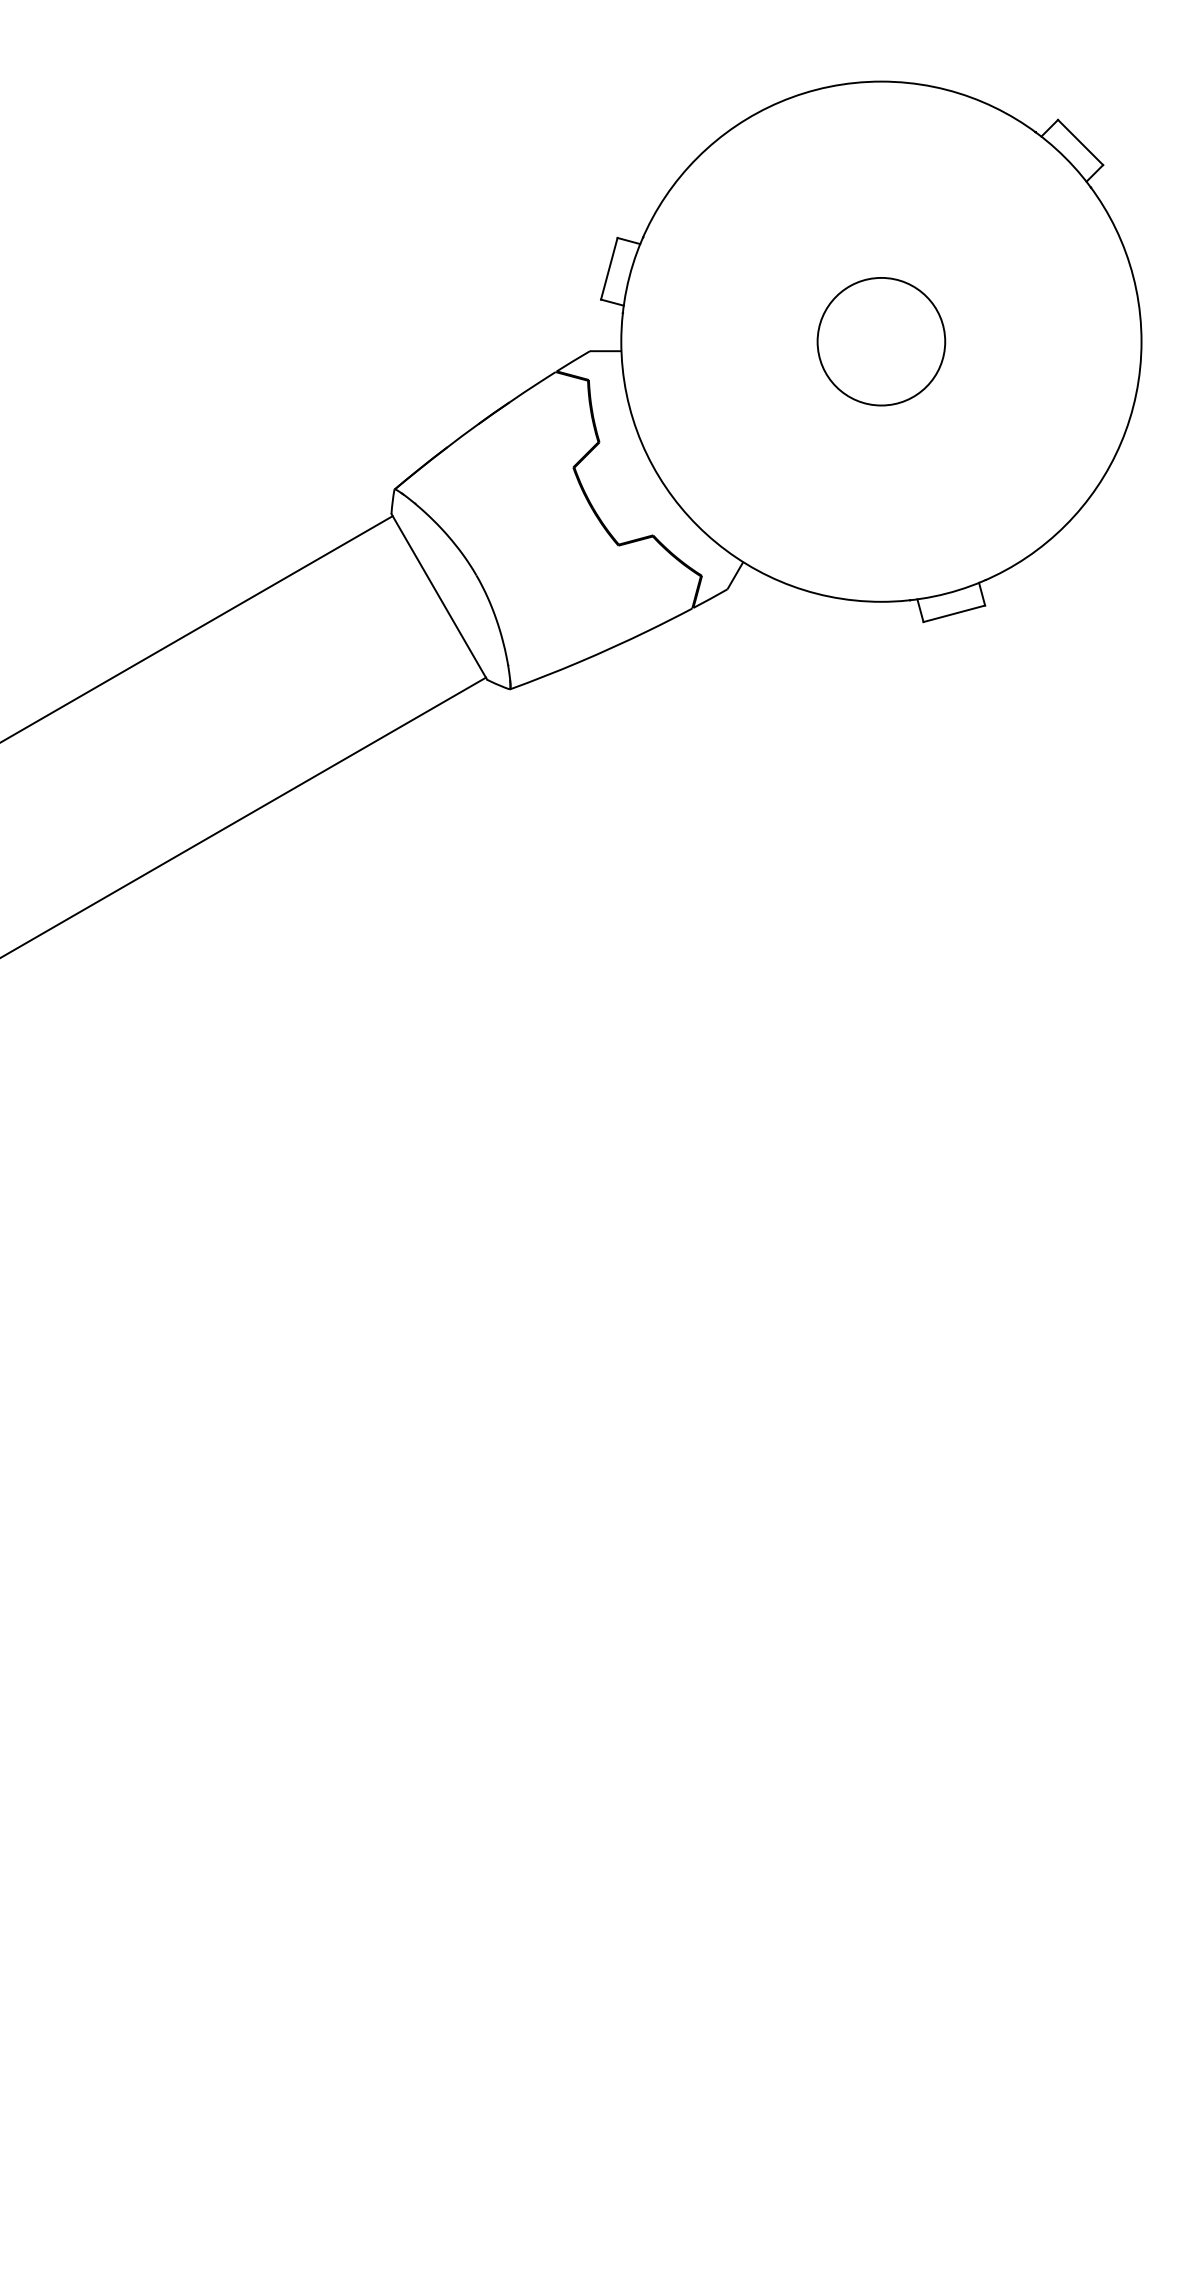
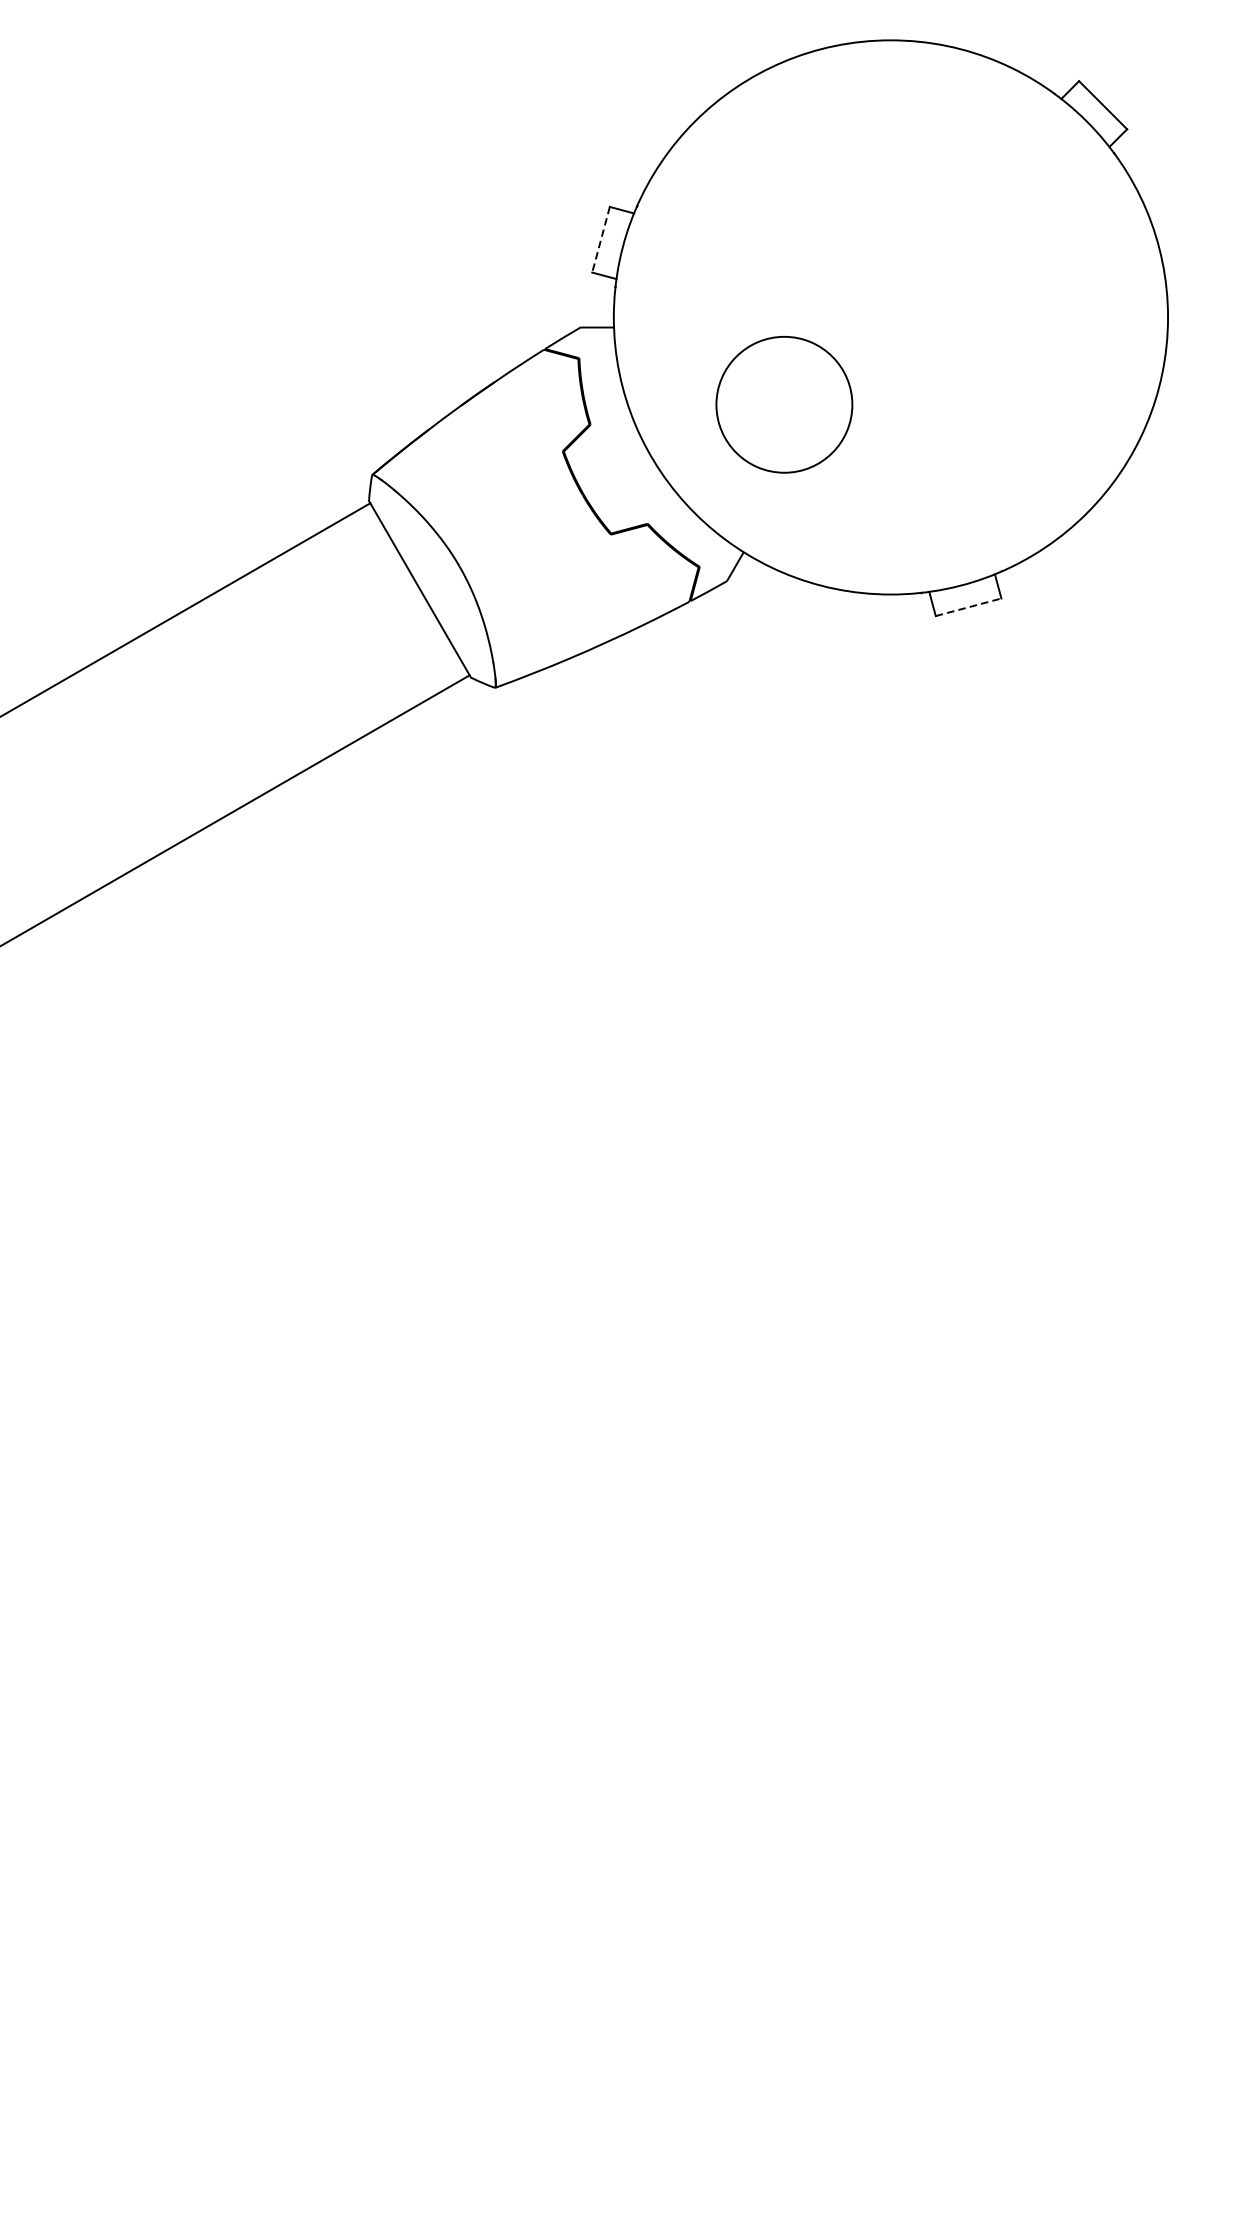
line: (609, 268) -> (601, 239), solid -> dashed
circle: (881, 341) -> (784, 404), moved
line: (954, 613) -> (968, 606), solid -> dashed

